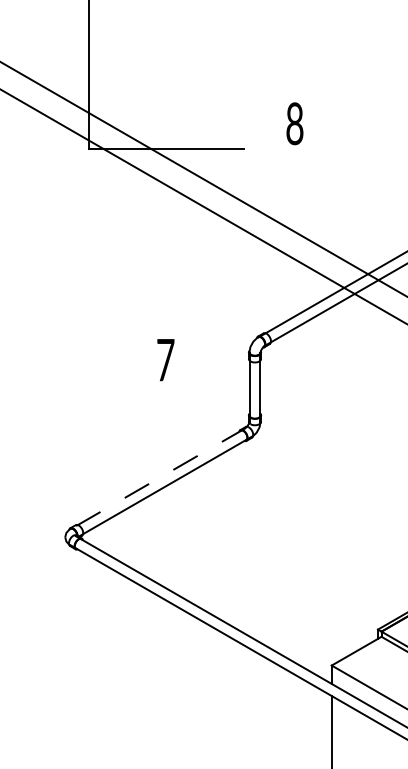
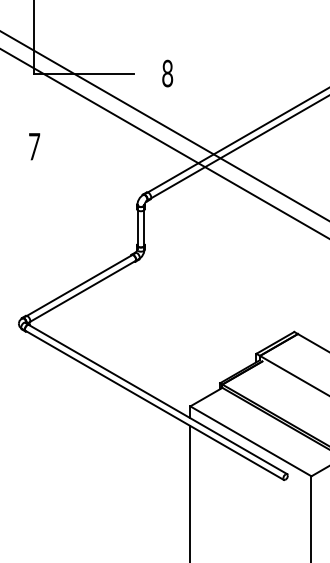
text: (294, 123) -> (167, 73), moved
text: (165, 359) -> (34, 146), moved
line: (157, 479) -> (78, 286), dashed -> solid

